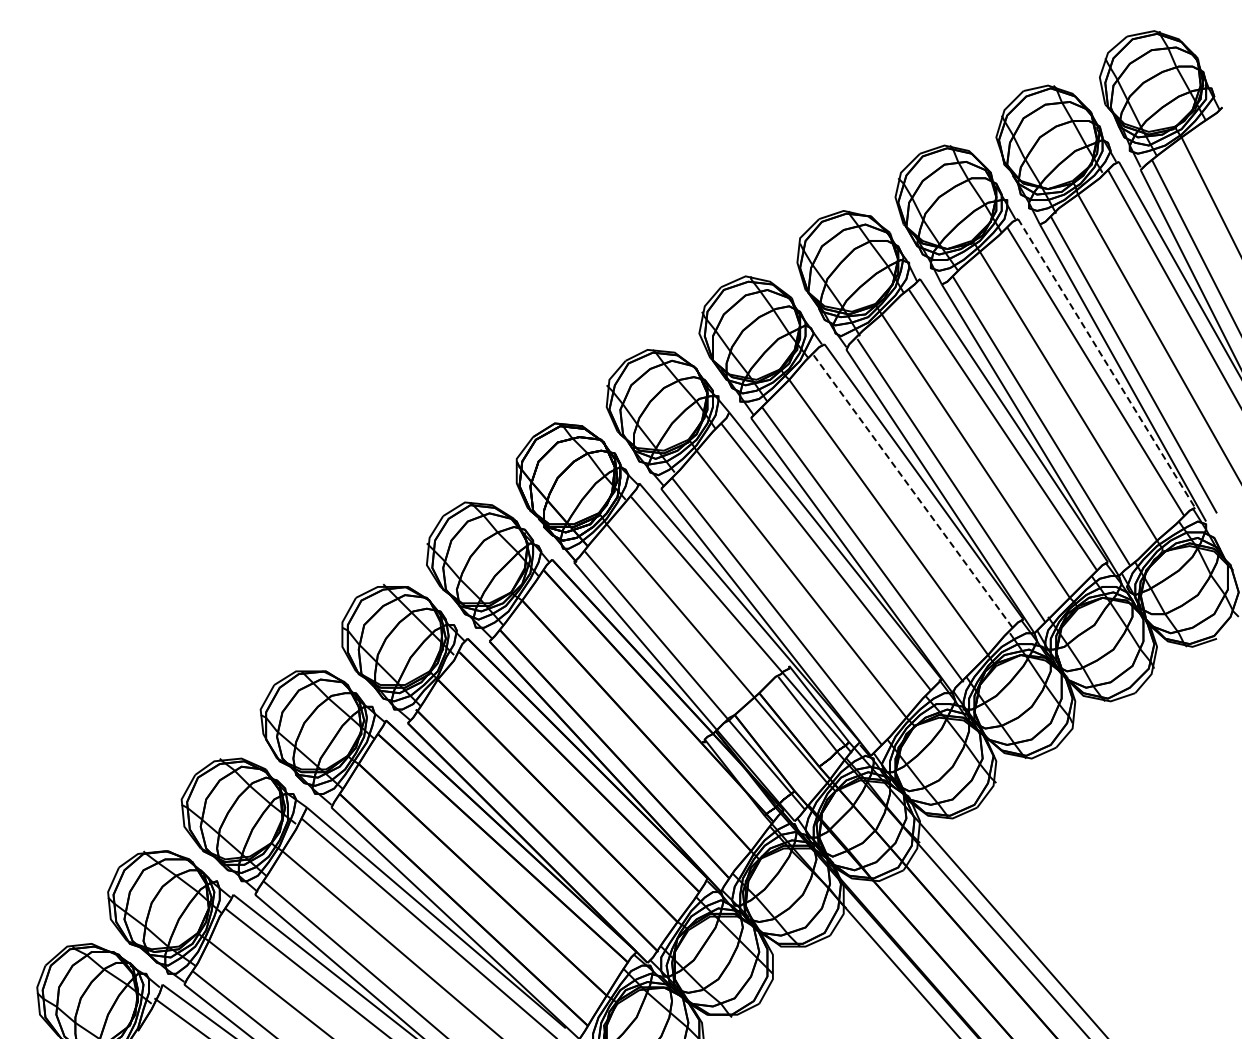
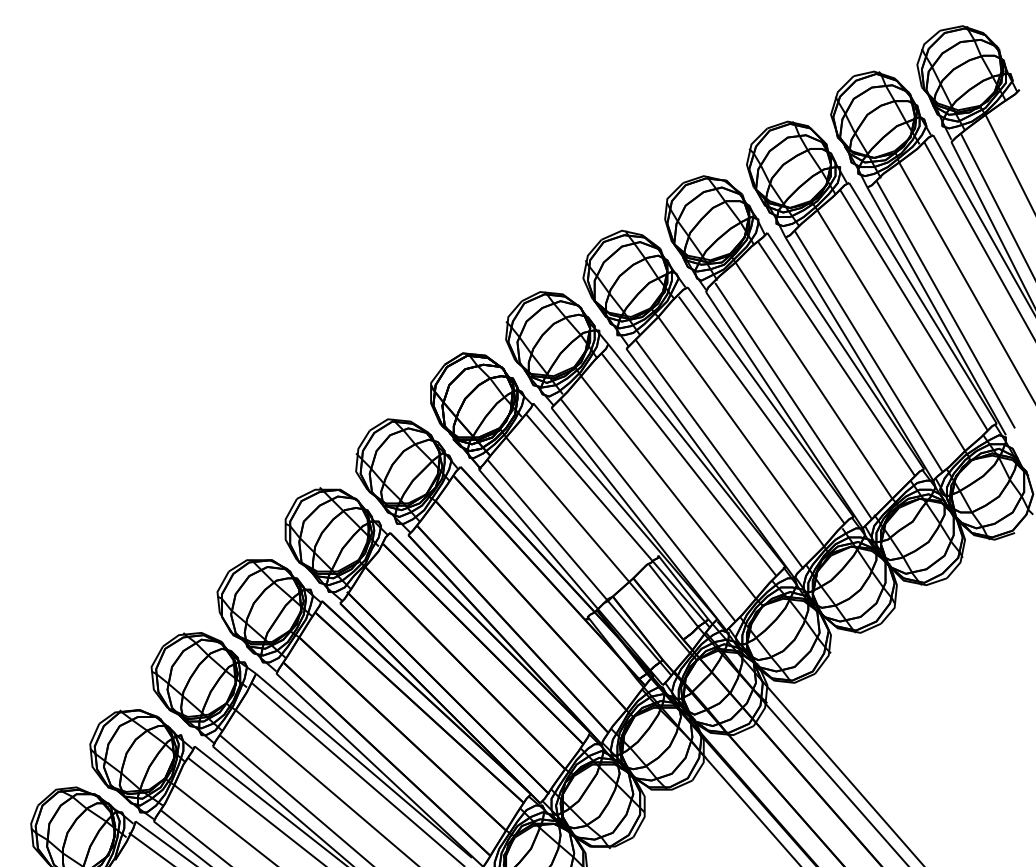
line: (1106, 363) -> (922, 303), dashed -> solid
line: (913, 491) -> (761, 410), dashed -> solid

